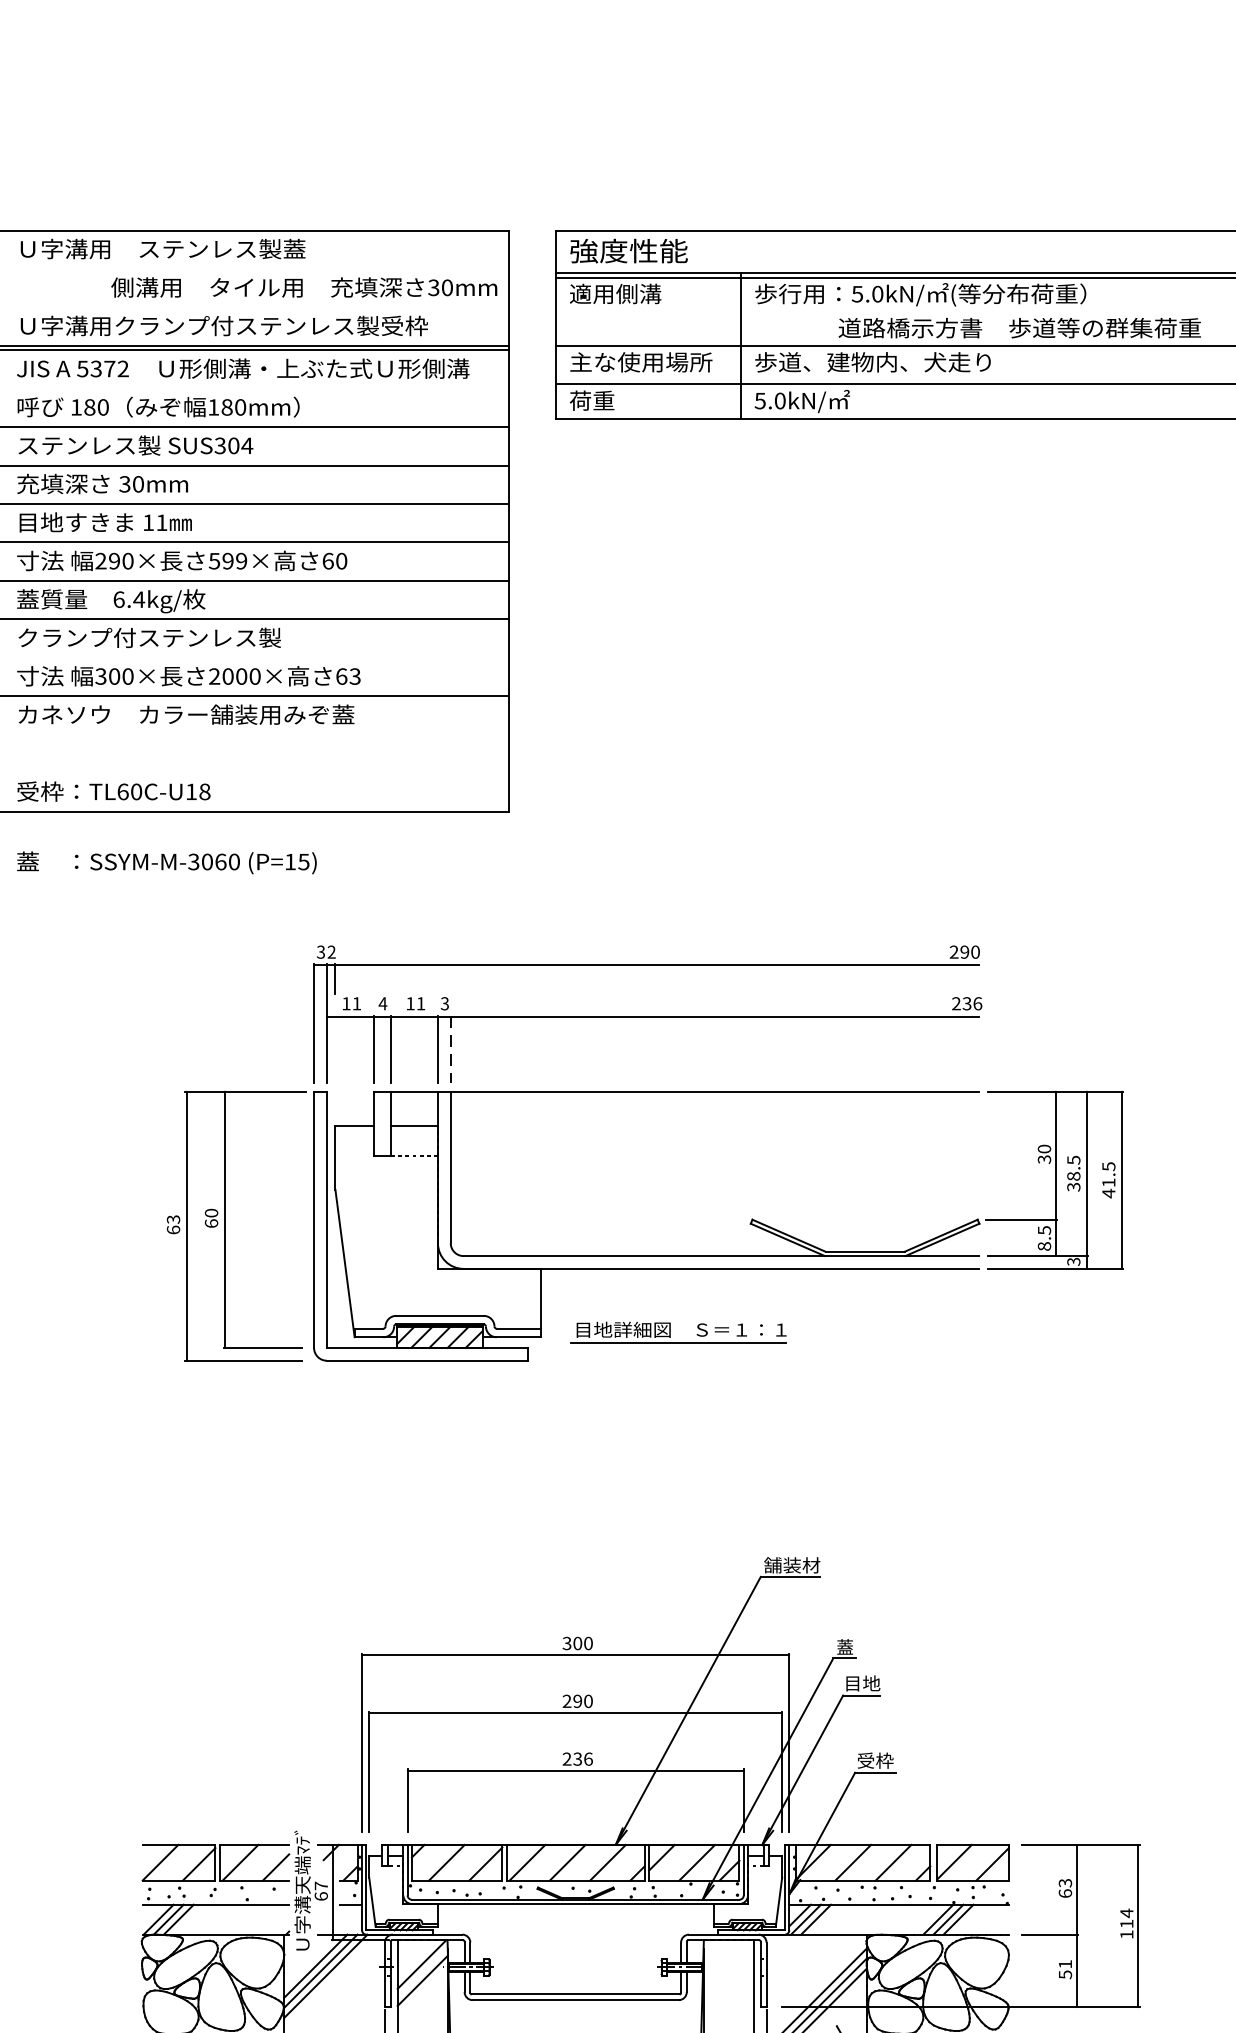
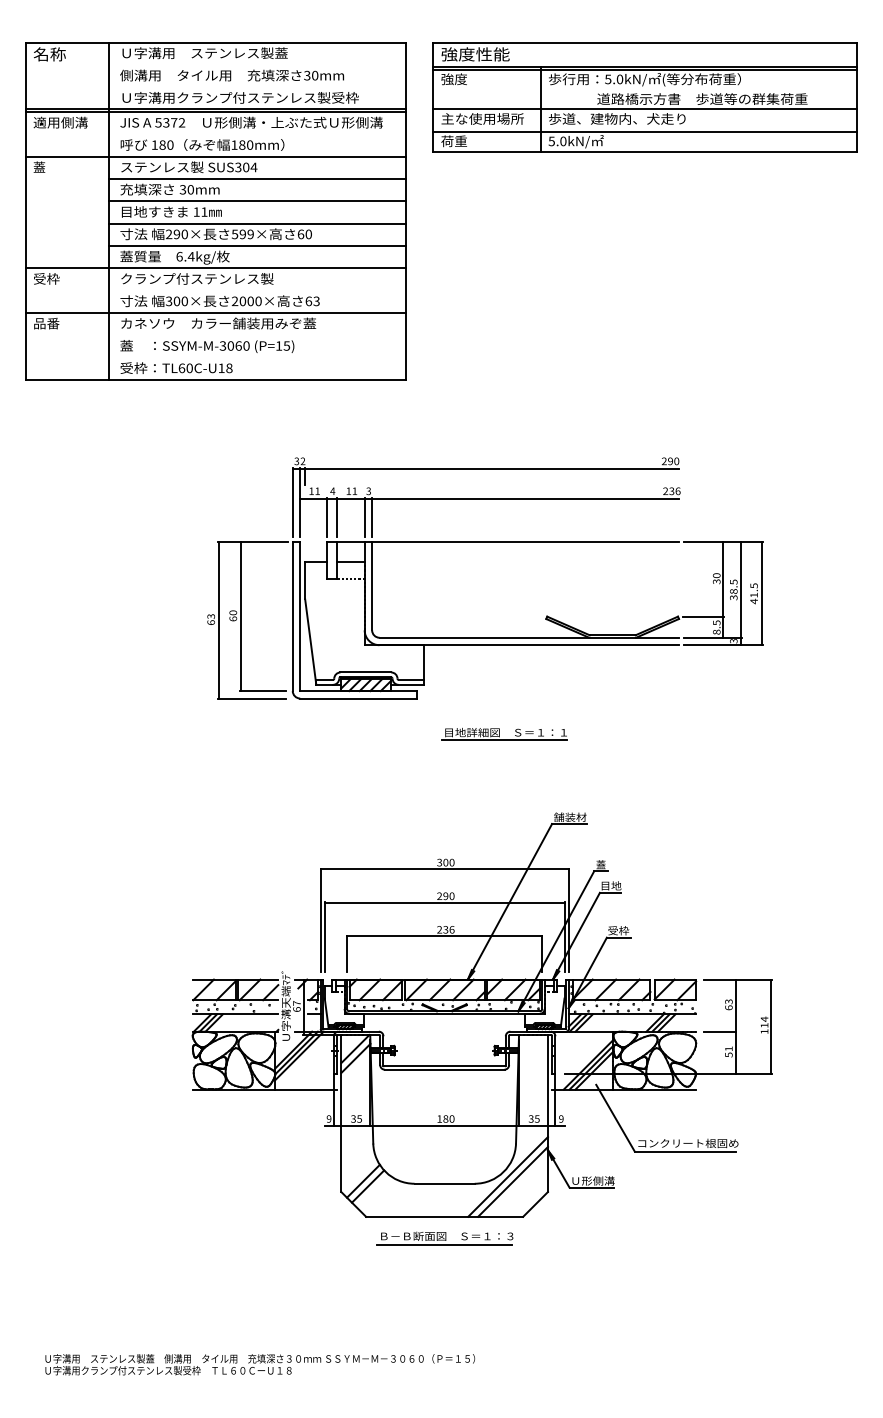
text: (304, 287) -> (232, 75), moved
text: (615, 294) -> (467, 79), 適用側溝 -> 強度
text: (167, 862) -> (207, 346), moved
line: (451, 1048) -> (372, 517), dashed -> solid
part: (678, 1333) -> (504, 734), moved

